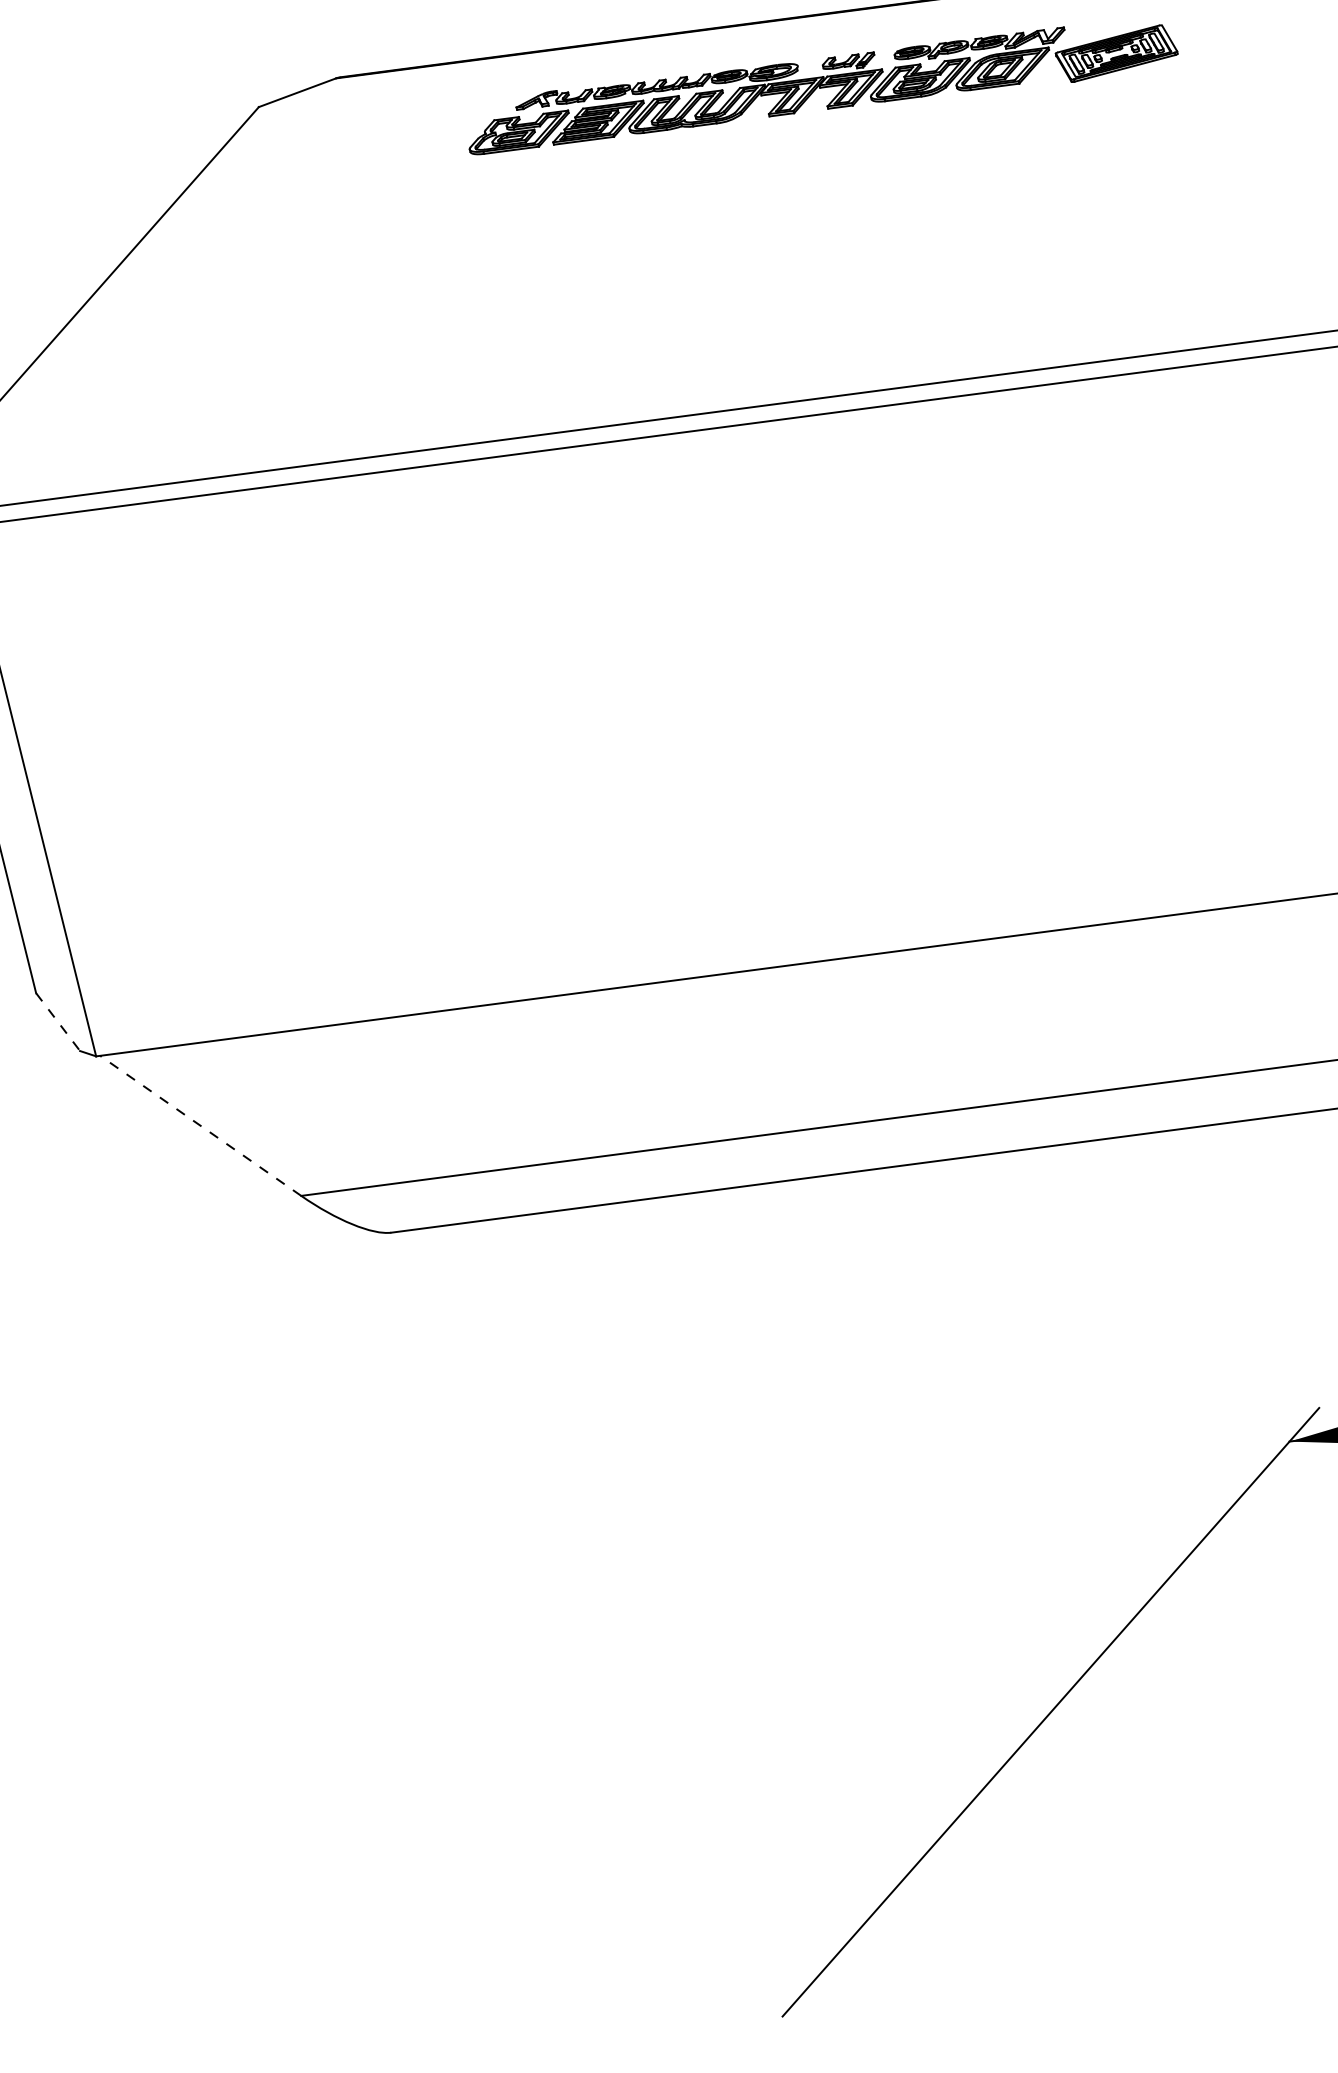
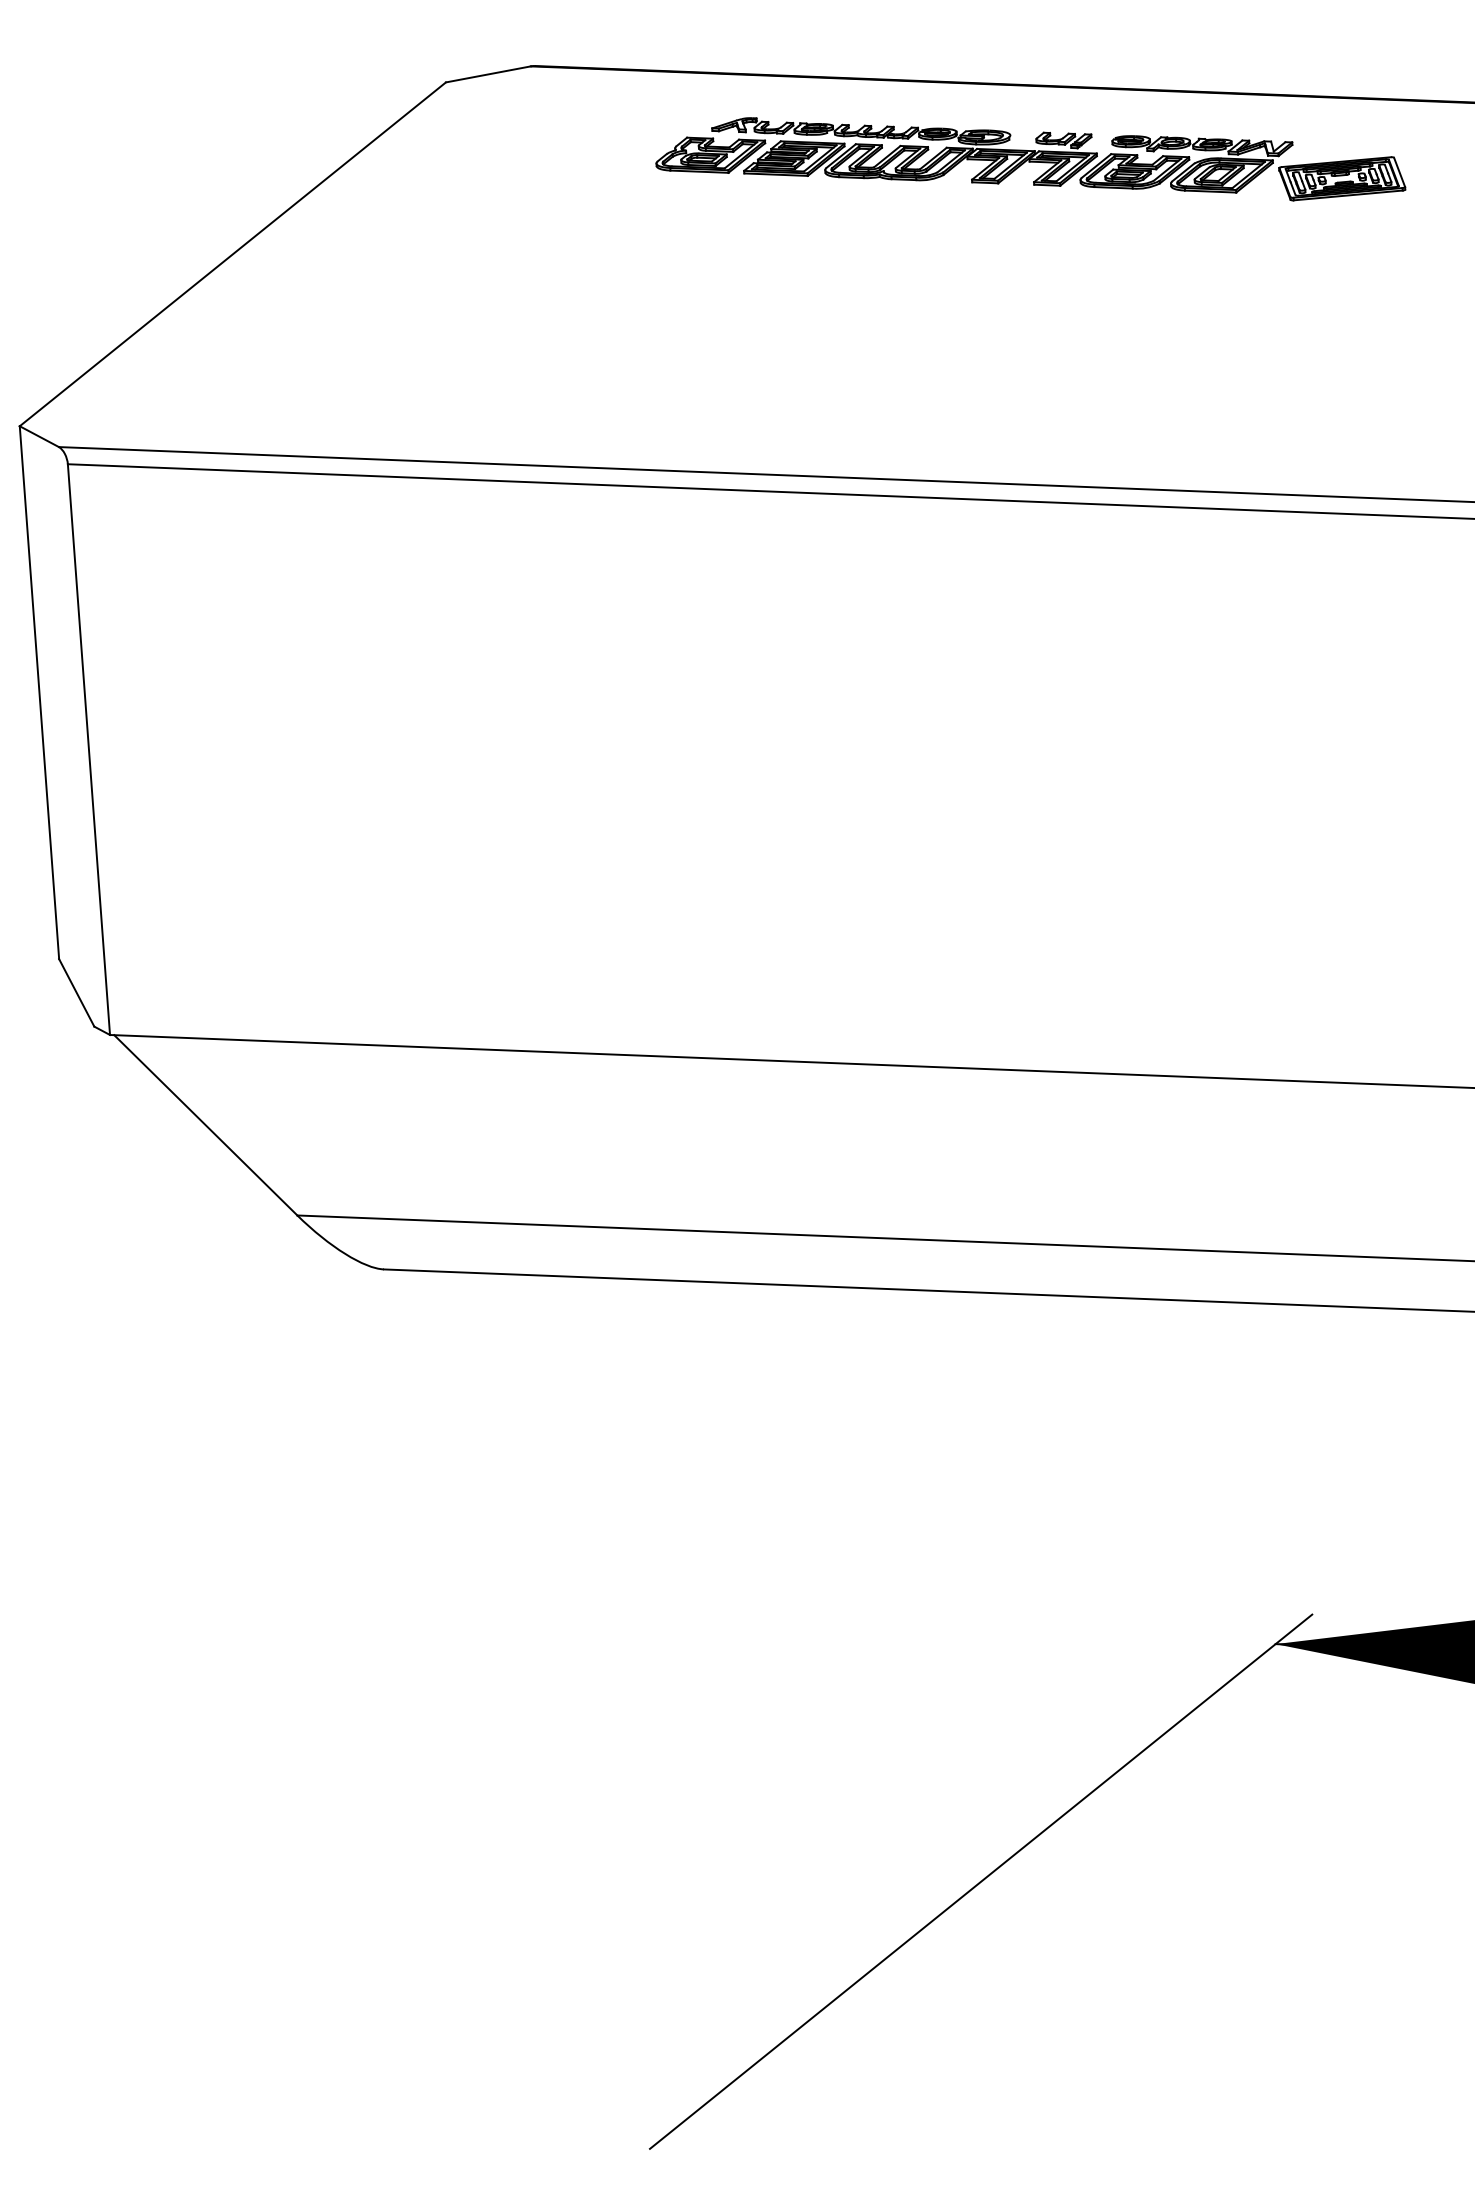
line: (57, 1022) -> (76, 993), dashed -> solid
line: (200, 1126) -> (205, 1125), dashed -> solid

